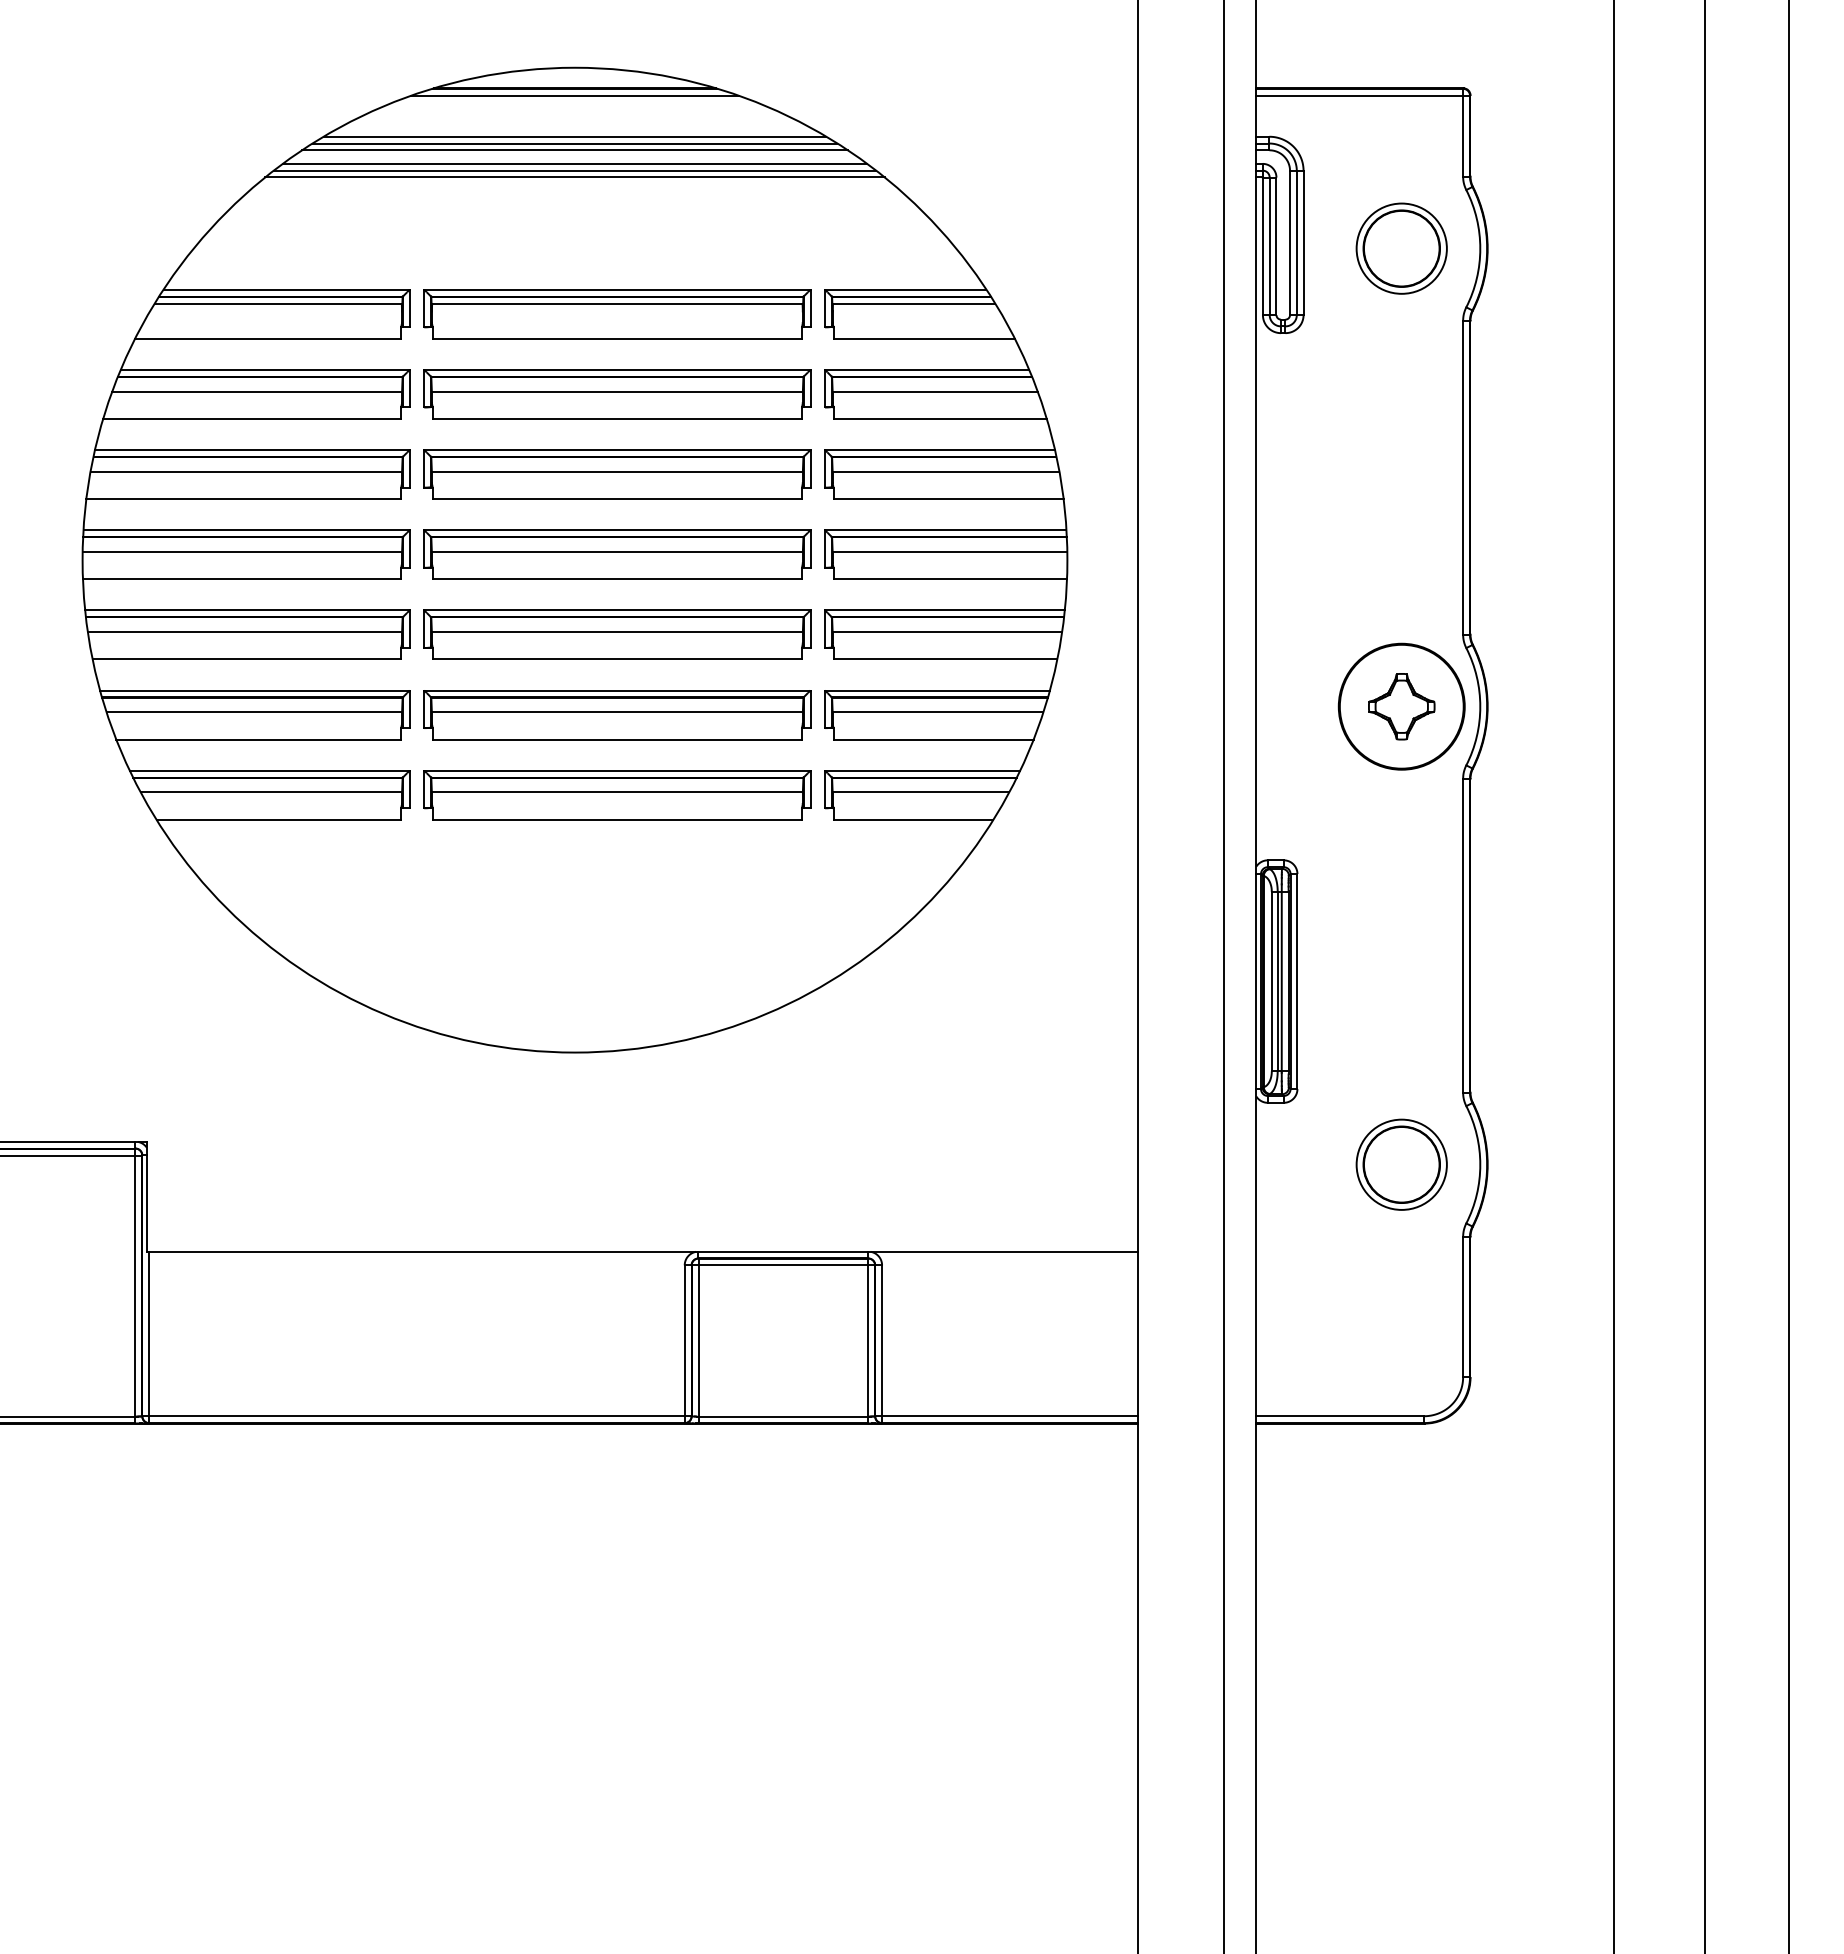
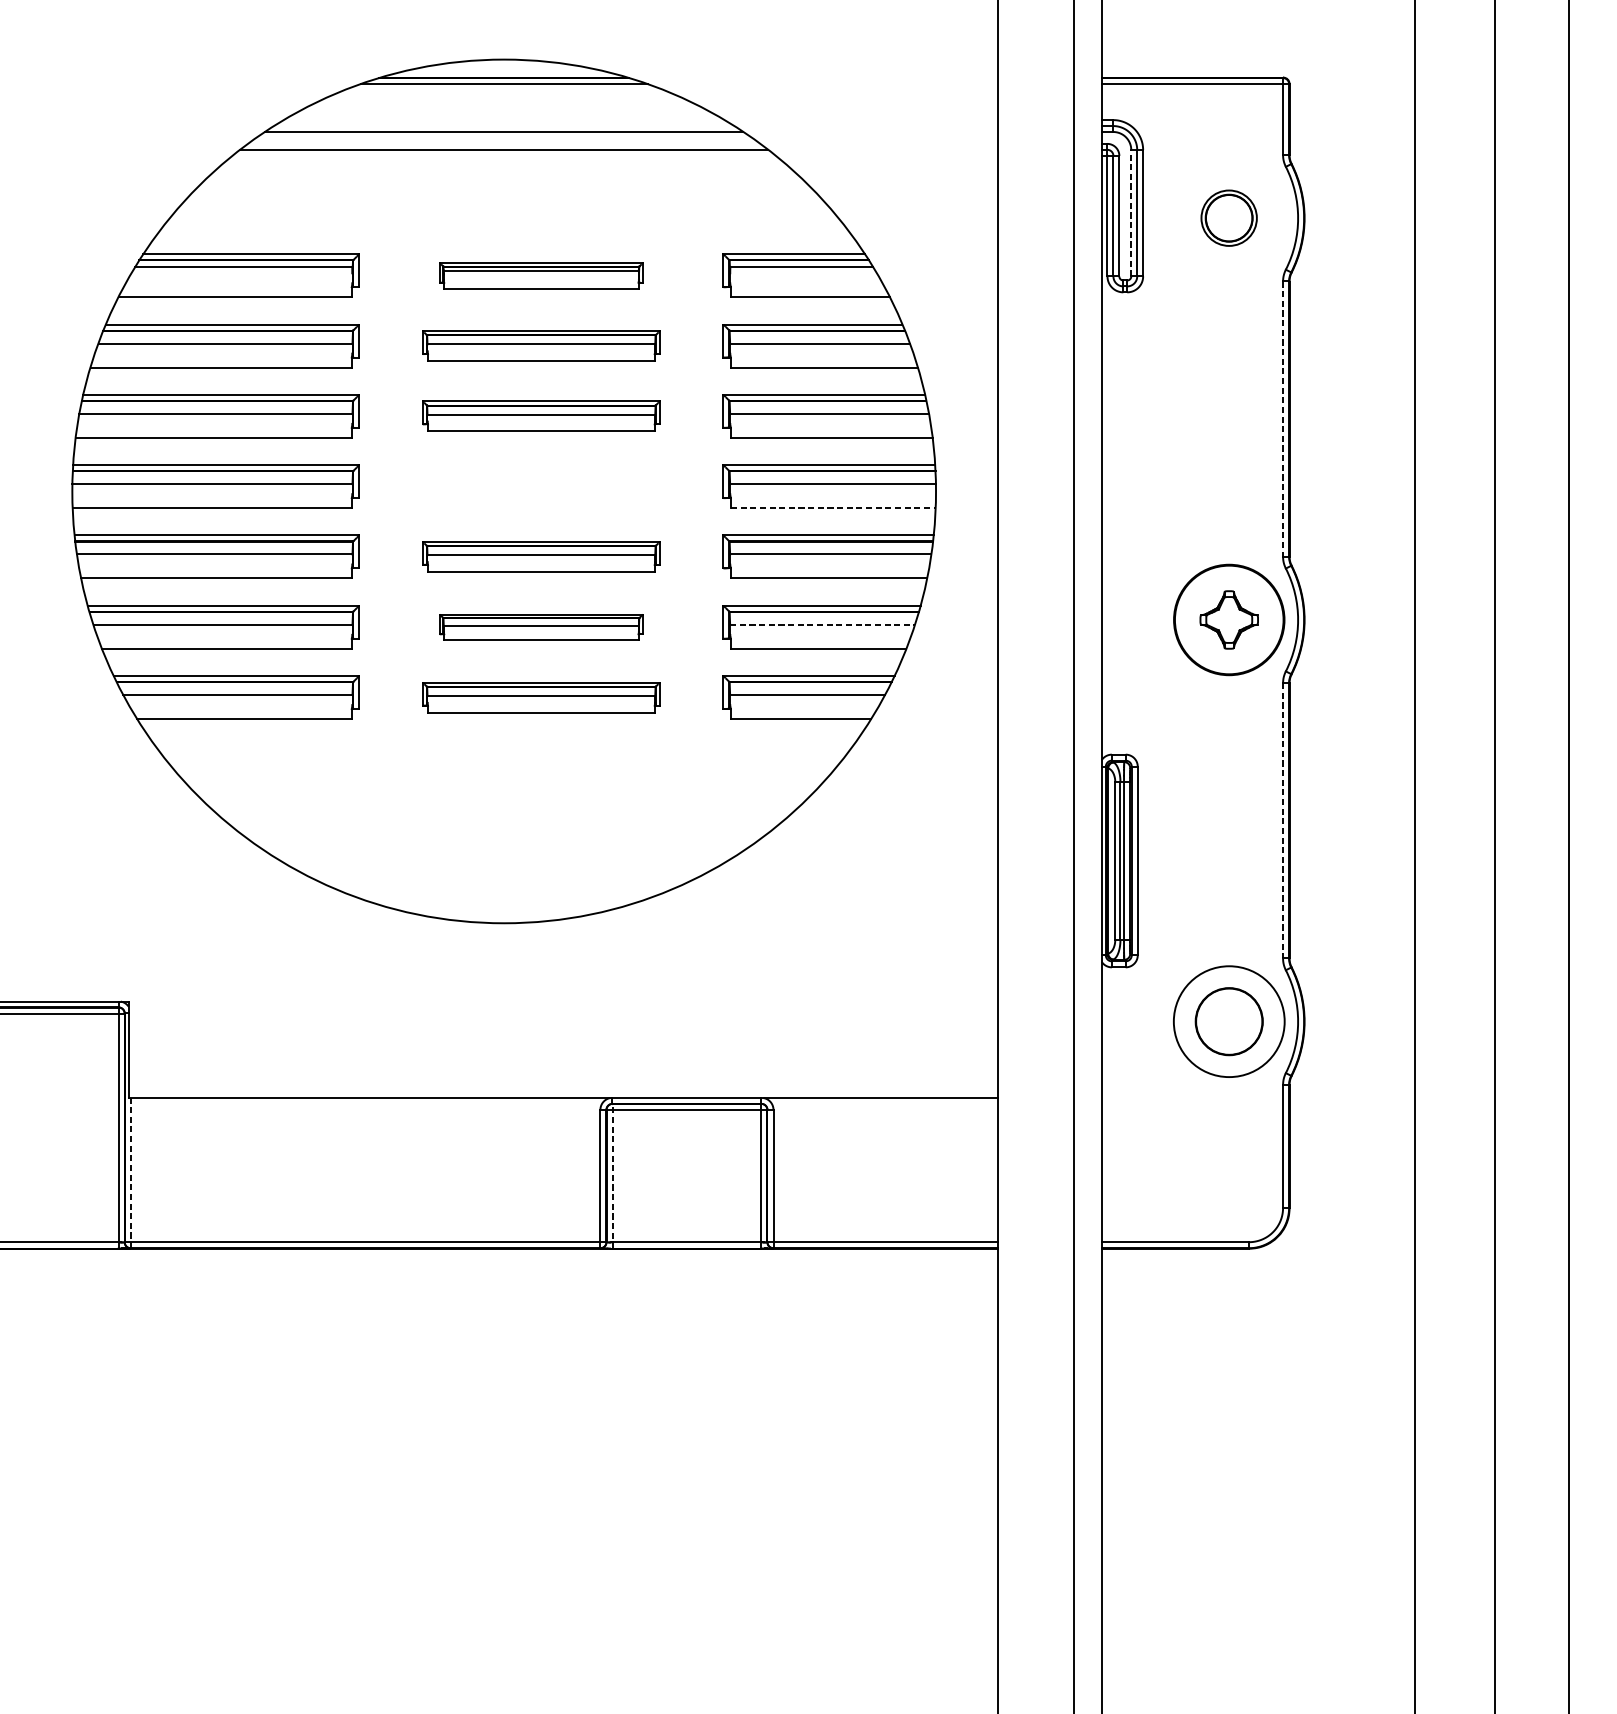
line: (574, 136) -> (503, 119), removed
line: (574, 143) -> (503, 126), removed
line: (574, 163) -> (503, 143), removed
line: (574, 177) -> (503, 155), removed
line: (1290, 242) -> (1131, 212), solid -> dashed
part: (1401, 248) -> (1229, 218), size x0.7
part: (617, 314) -> (541, 275), size x0.6
part: (617, 394) -> (541, 346), size x0.7
part: (617, 474) -> (541, 416), size x0.7
line: (1463, 477) -> (1283, 418), solid -> dashed
part: (617, 554) -> (541, 486), removed
line: (950, 579) -> (833, 508), solid -> dashed
part: (617, 634) -> (541, 556), size x0.7
line: (938, 712) -> (822, 625), solid -> dashed
part: (617, 715) -> (541, 627), size x0.6
part: (617, 795) -> (541, 697), size x0.7
line: (1463, 935) -> (1283, 820), solid -> dashed
circle: (1401, 1164) -> (1229, 1021), size x1.4
line: (149, 1337) -> (131, 1173), solid -> dashed
line: (698, 1340) -> (612, 1175), solid -> dashed

